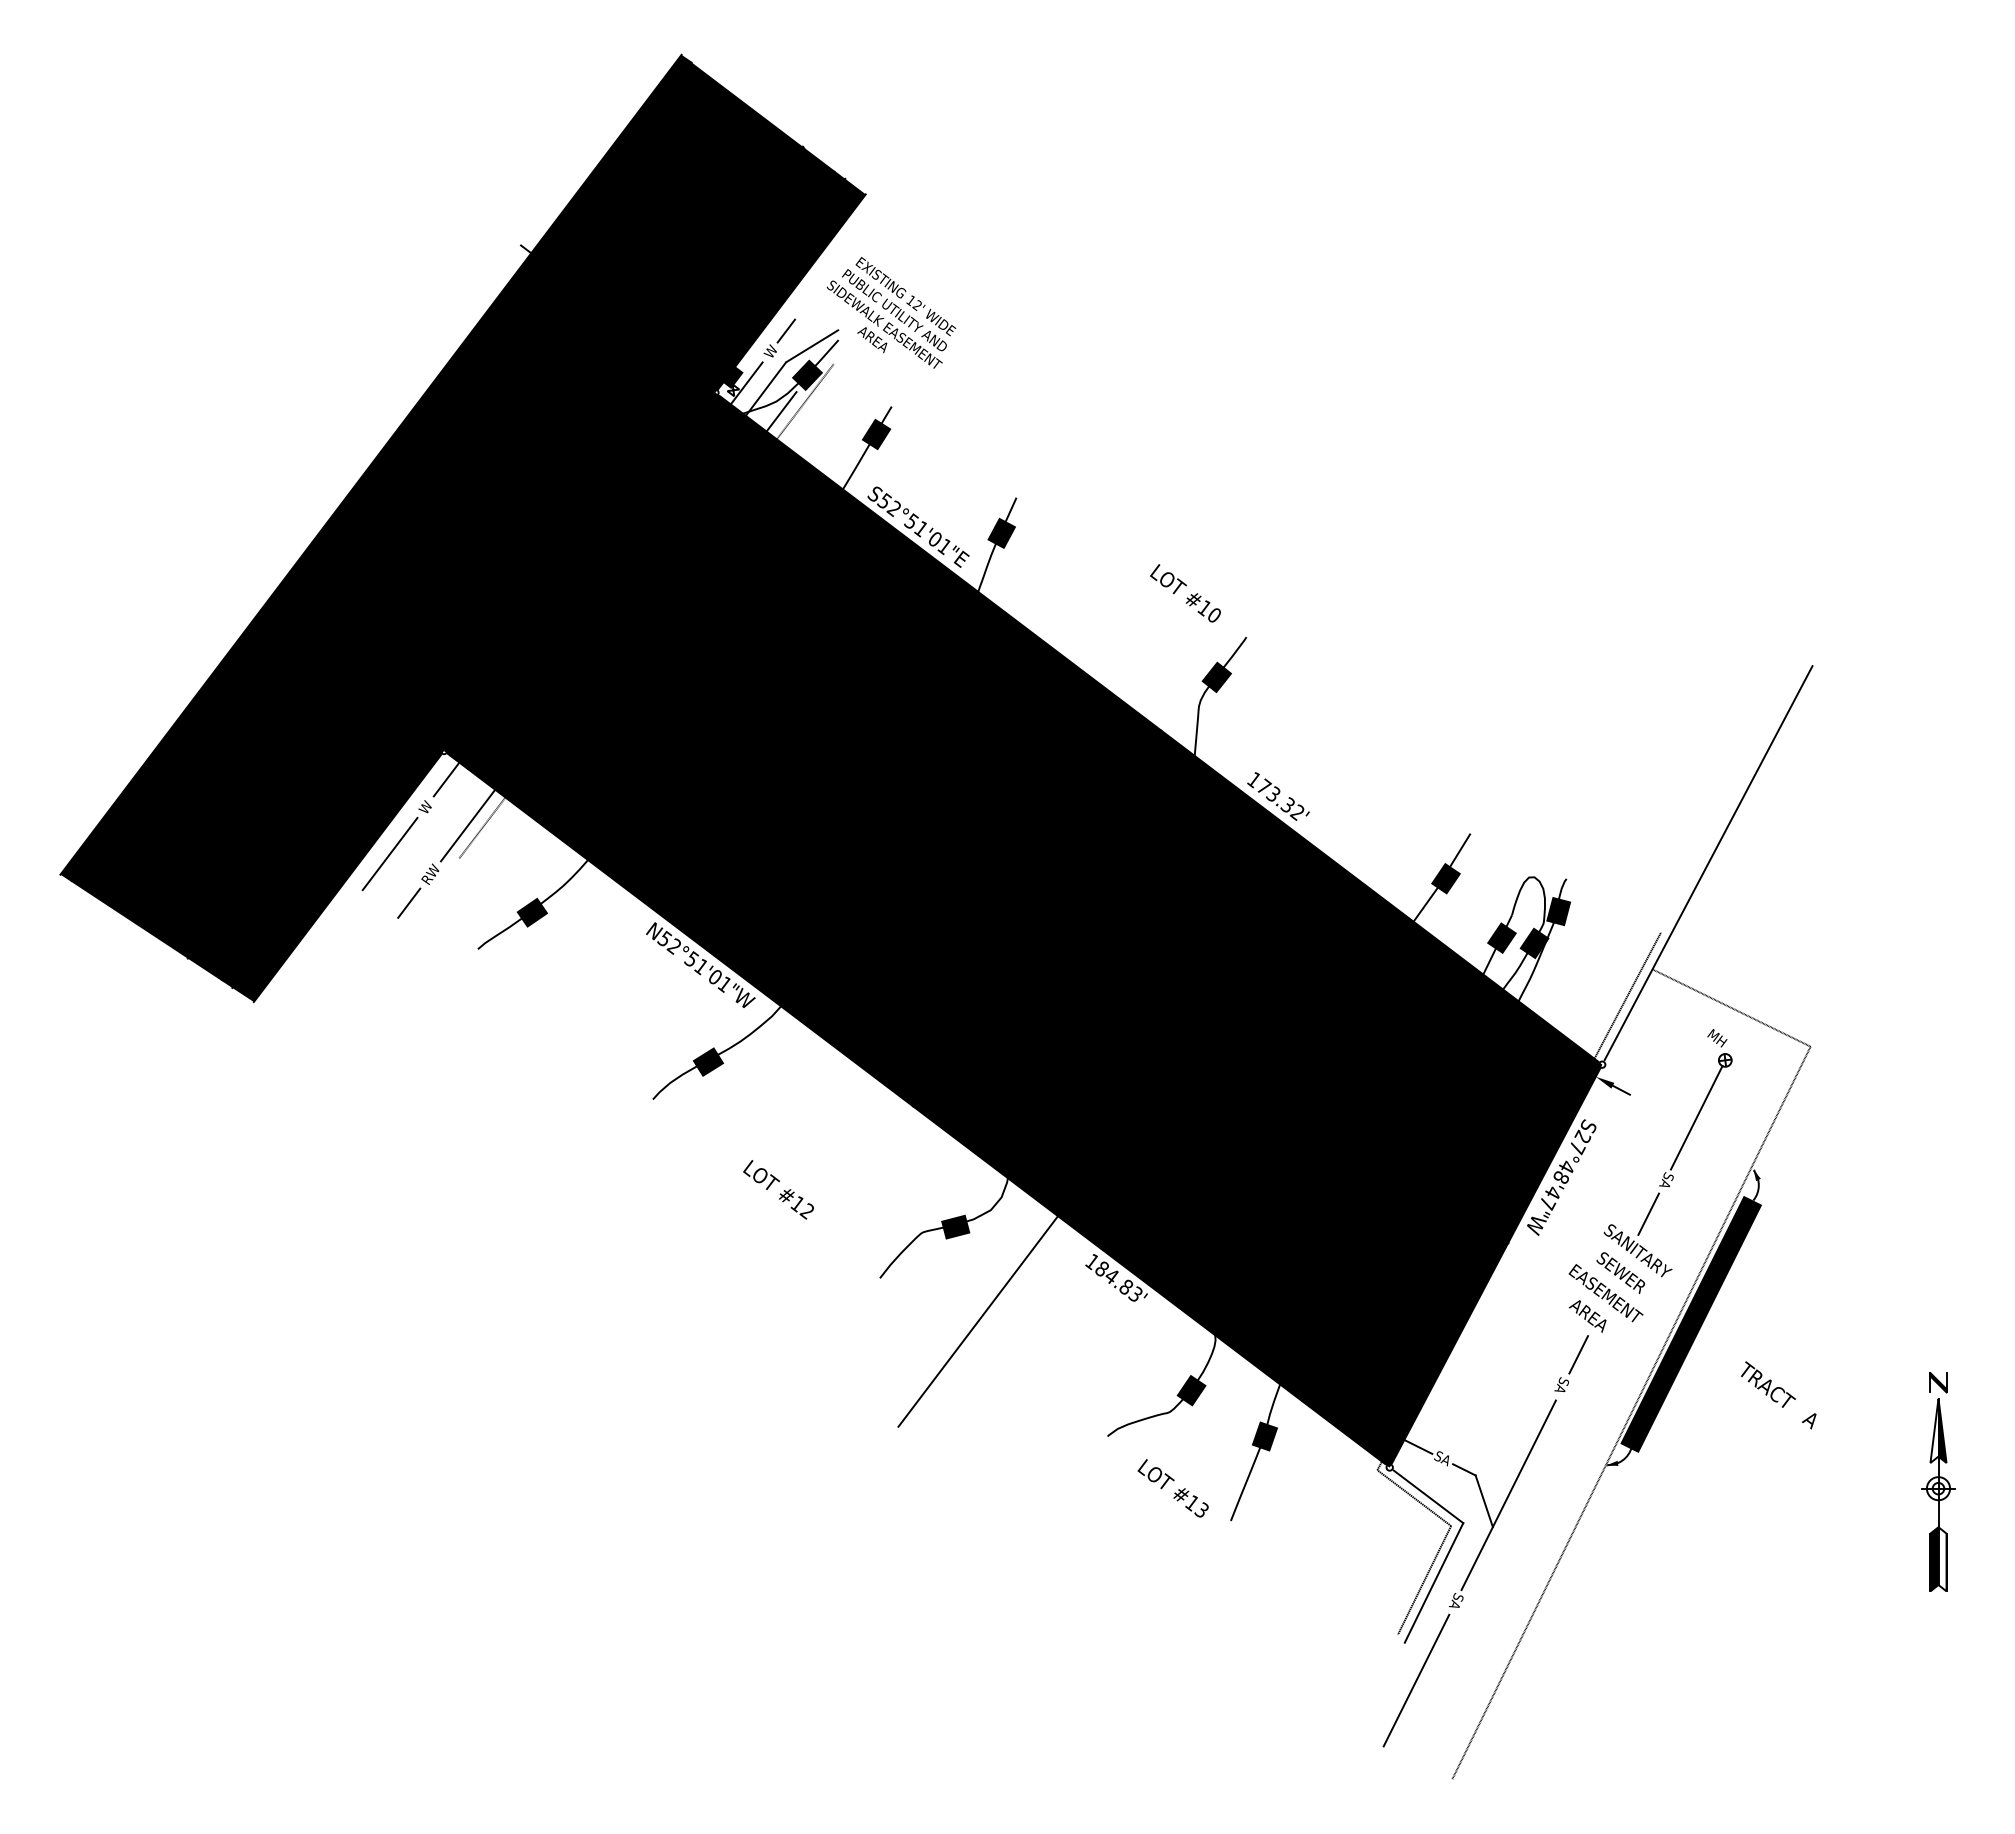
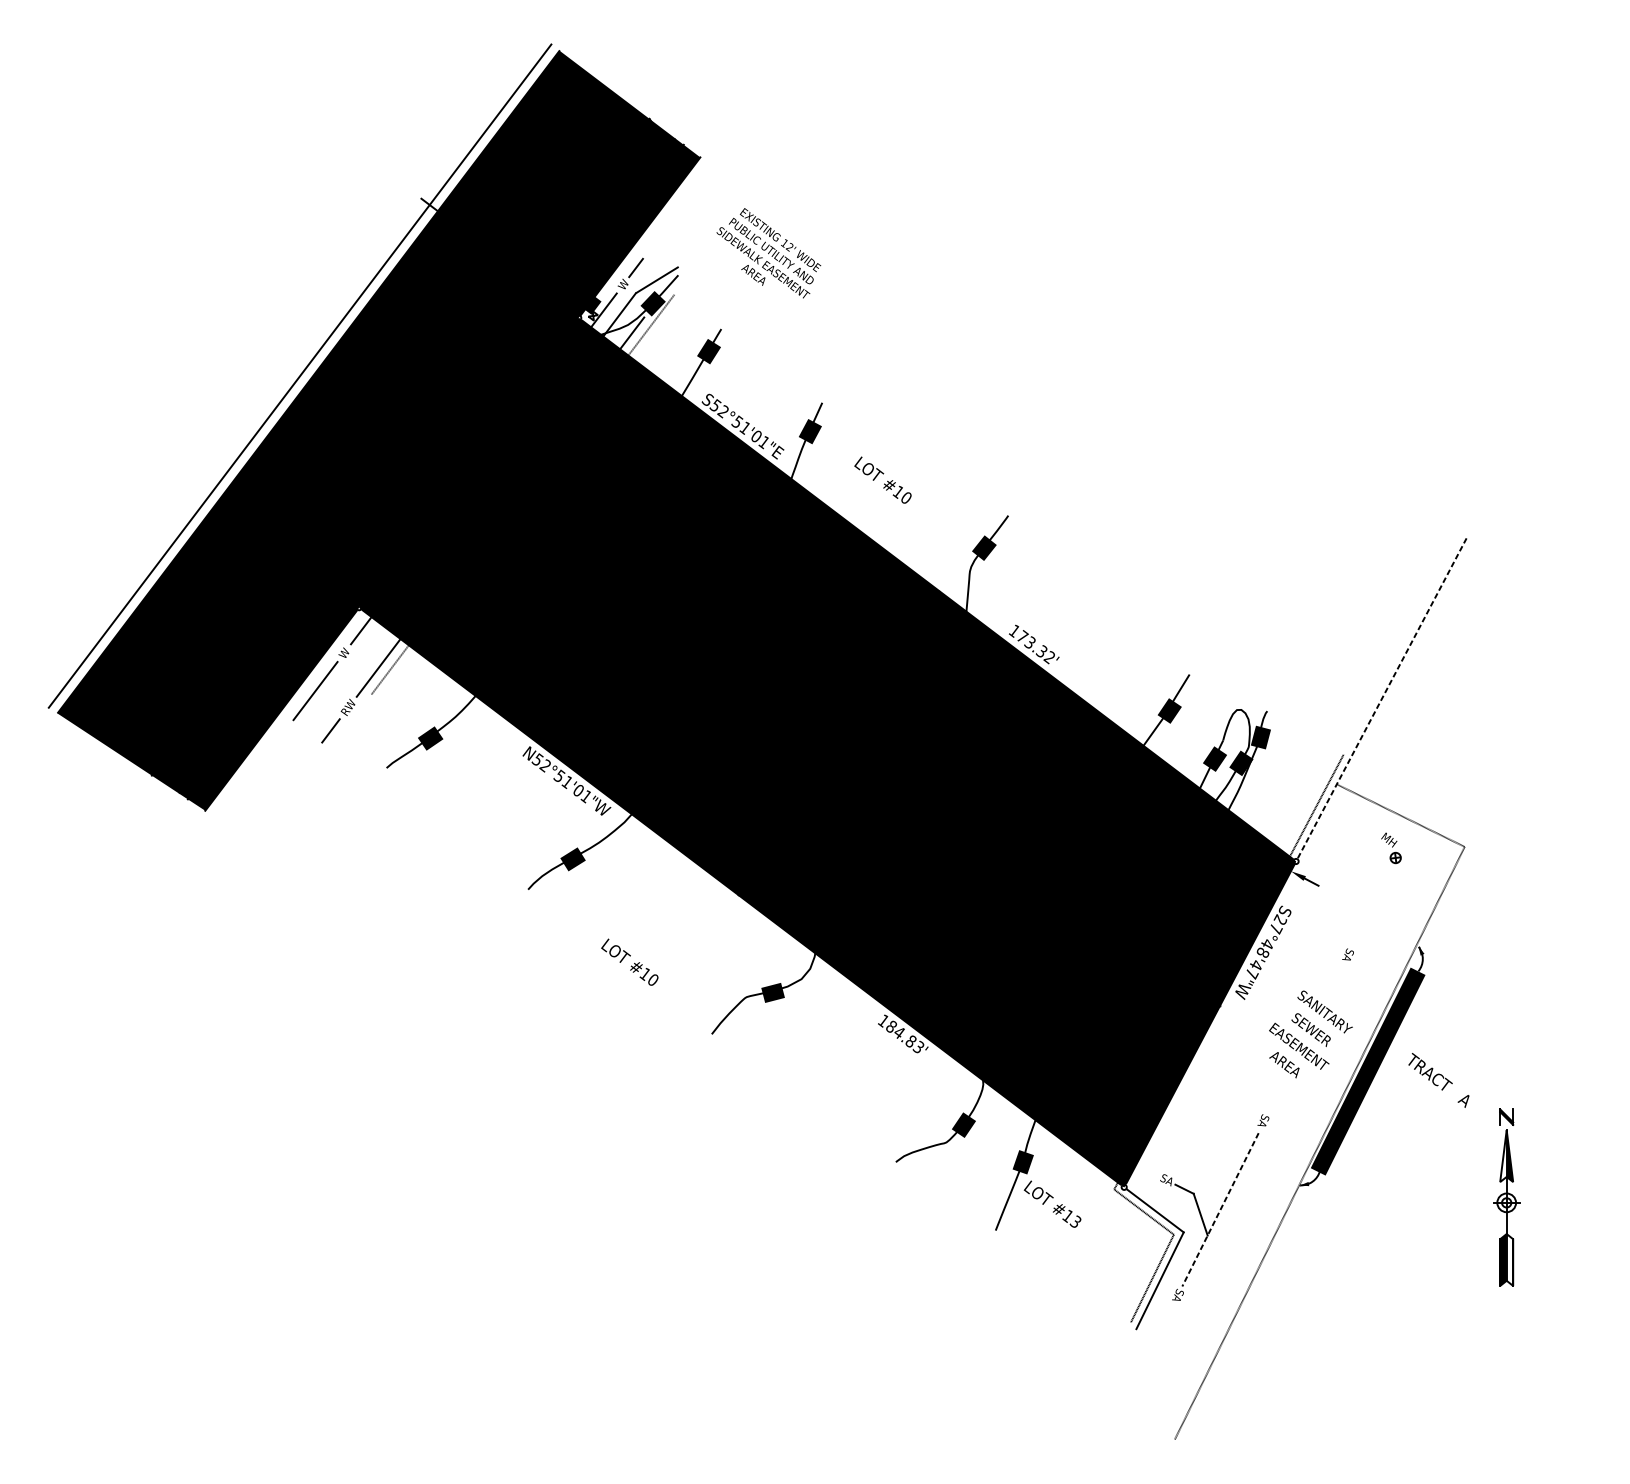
text: (891, 312) -> (768, 252), moved
fill: (376, 467) -> (304, 378), removed
text: (1185, 593) -> (882, 480), moved
line: (1708, 863) -> (1382, 698), solid -> dashed
line: (1696, 1117) -> (1372, 904), removed
text: (806, 1211) -> (652, 980), #12 -> #10
line: (1648, 1213) -> (1333, 981), removed
line: (978, 1321) -> (791, 1069), removed
line: (1578, 1354) -> (1276, 1095), removed
text: (1778, 1395) -> (1438, 1080), moved
line: (1418, 1446) -> (1147, 1170), removed
part: (1938, 1481) -> (1506, 1197), moved
text: (1172, 1488) -> (1052, 1204), moved
line: (1508, 1495) -> (1220, 1210), solid -> dashed
line: (1416, 1680) -> (1145, 1359), removed

